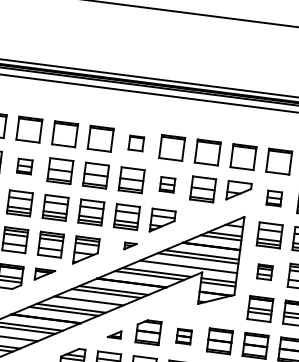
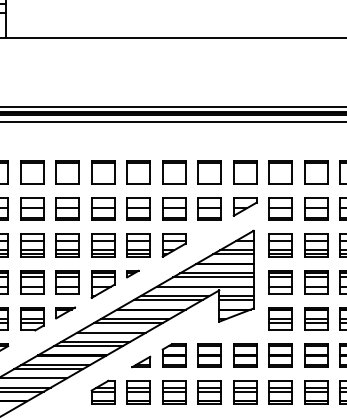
part: (136, 143) -> (138, 172), size x1.67
part: (25, 166) -> (32, 208), size x1.67
part: (167, 184) -> (174, 208), size x1.67
part: (274, 198) -> (280, 208), size x1.67
part: (130, 245) -> (132, 273), moved
part: (264, 272) -> (280, 282), size x1.67
part: (114, 333) -> (141, 361), size x1.43
part: (183, 336) -> (209, 355), size x1.67

